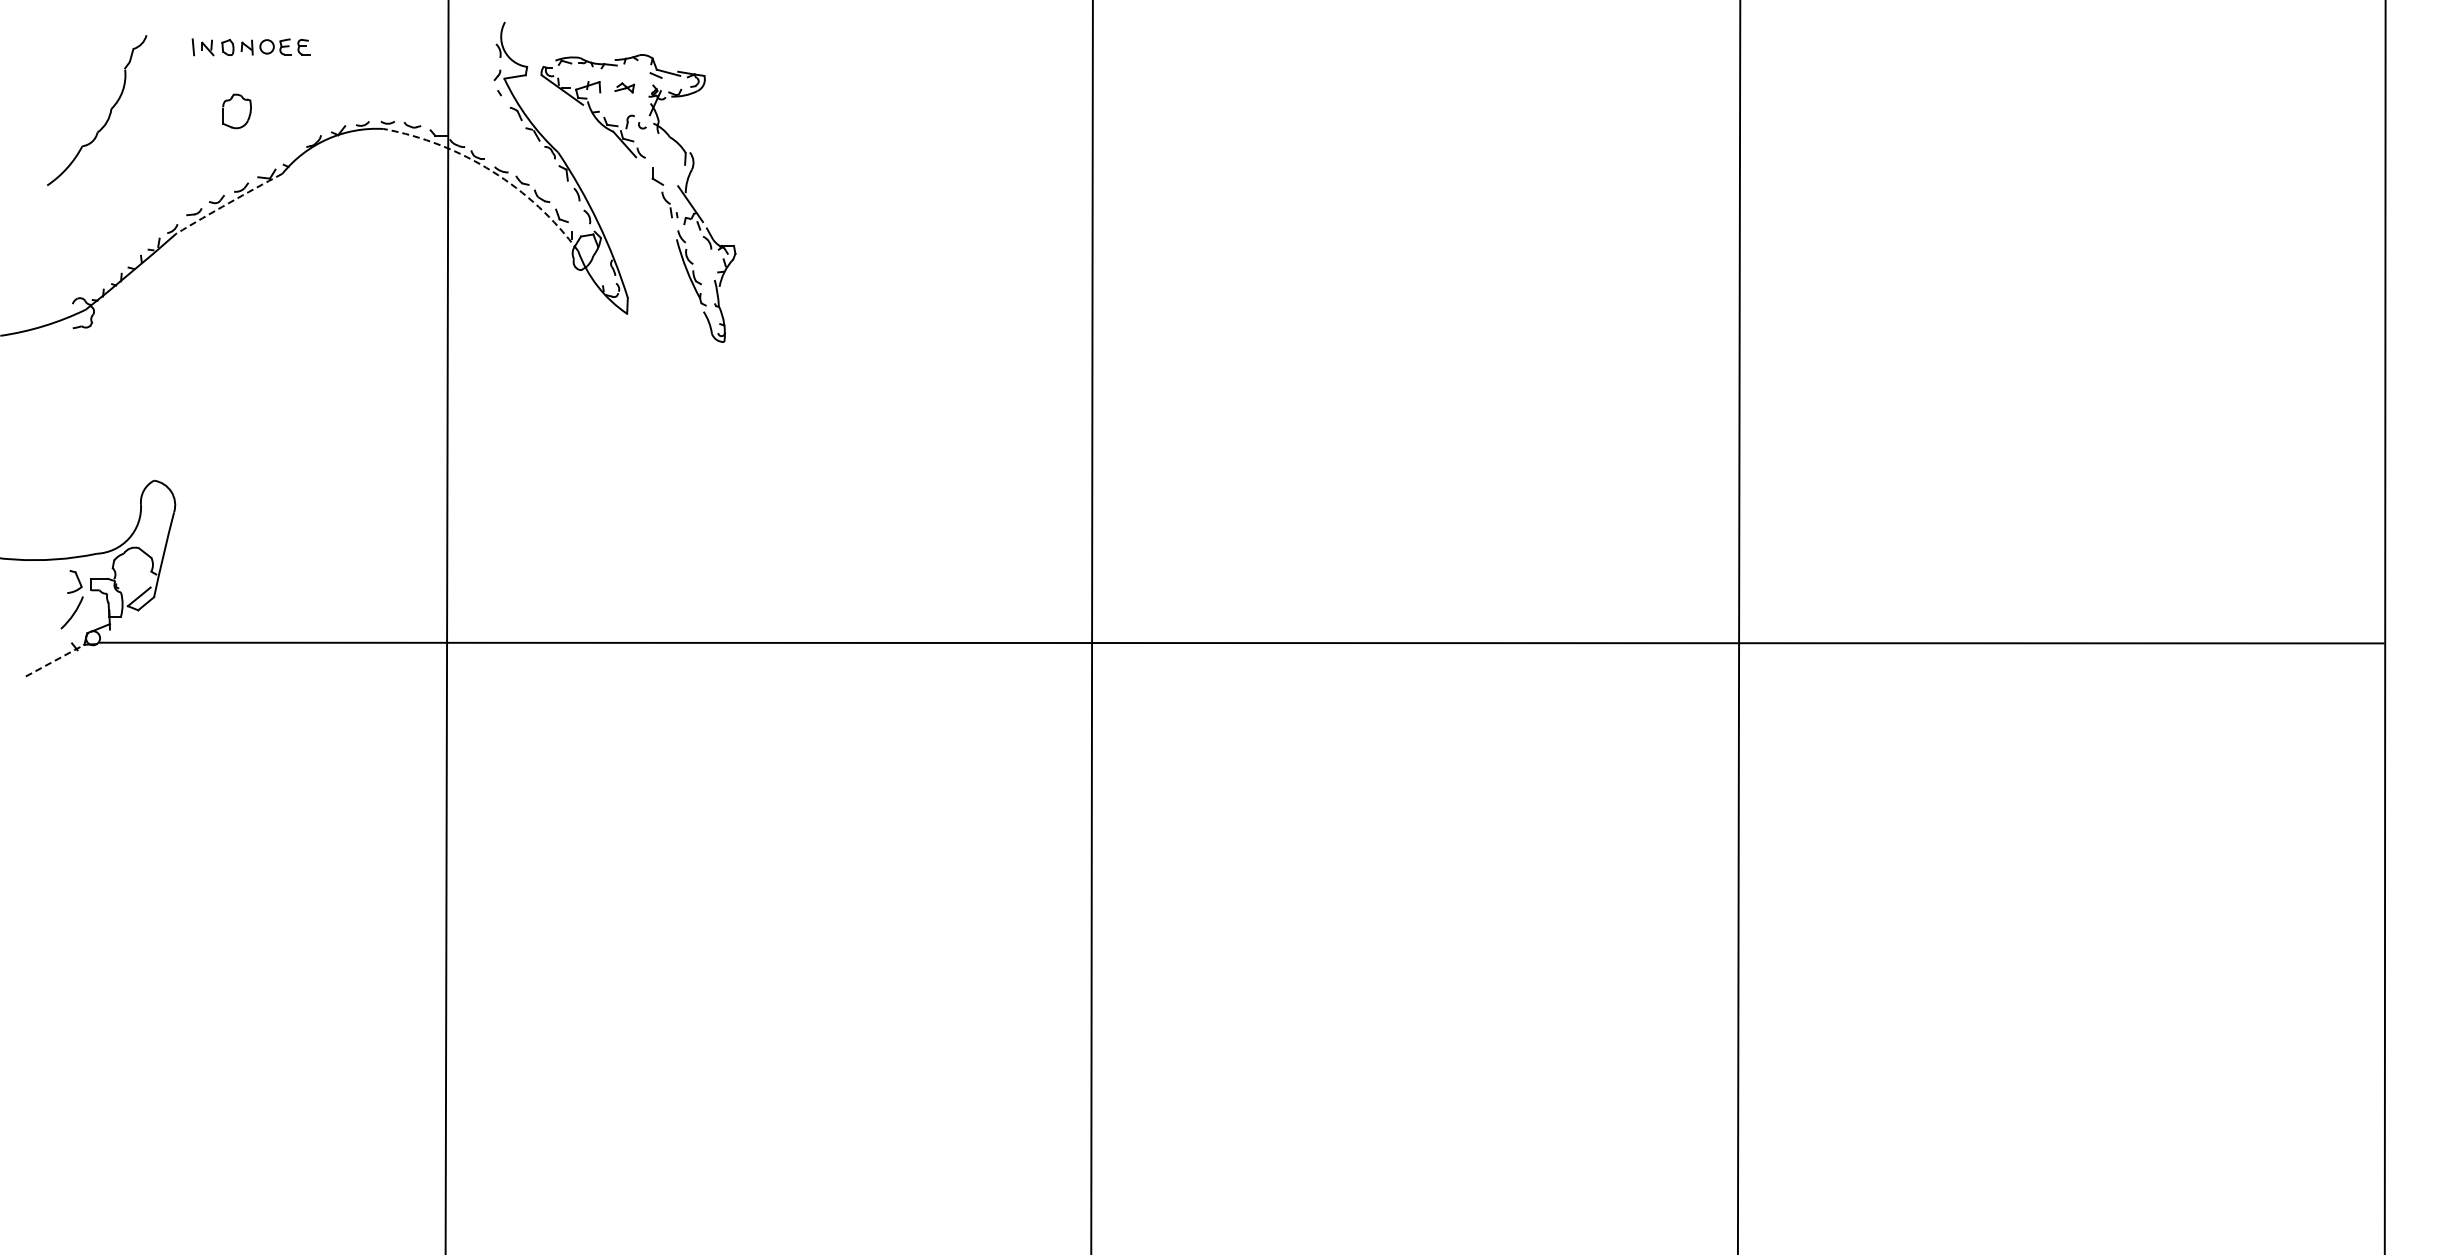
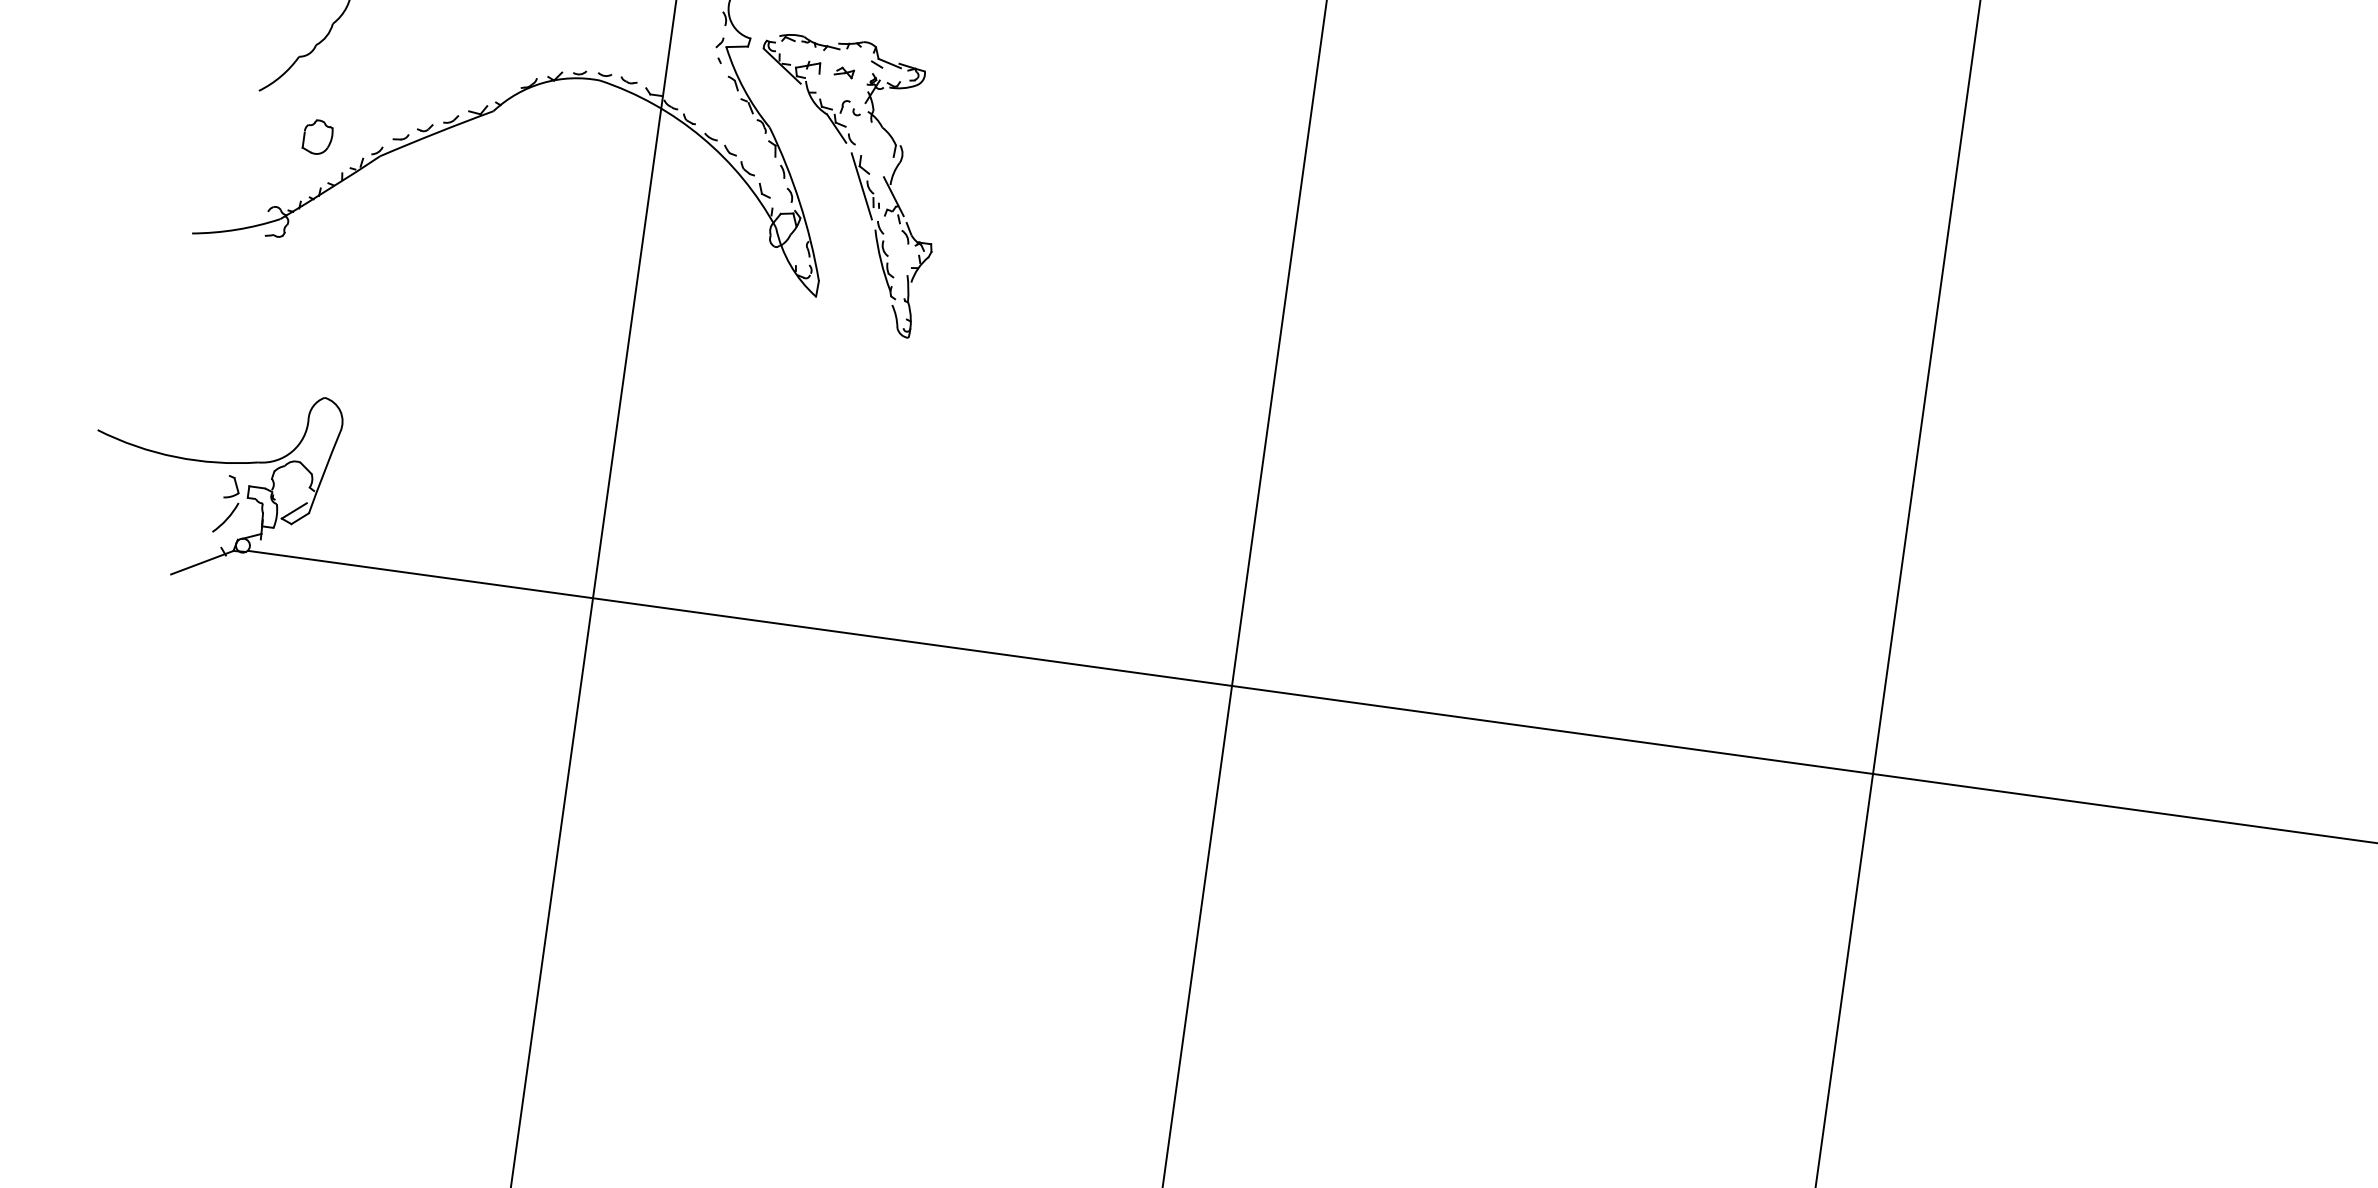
part: (236, 111) -> (317, 137), moved
arc: (492, 171) -> (701, 137), dashed -> solid
line: (657, 197) -> (861, 185), added
arc: (228, 203) -> (436, 133), dashed -> solid
line: (55, 660) -> (202, 562), dashed -> solid

